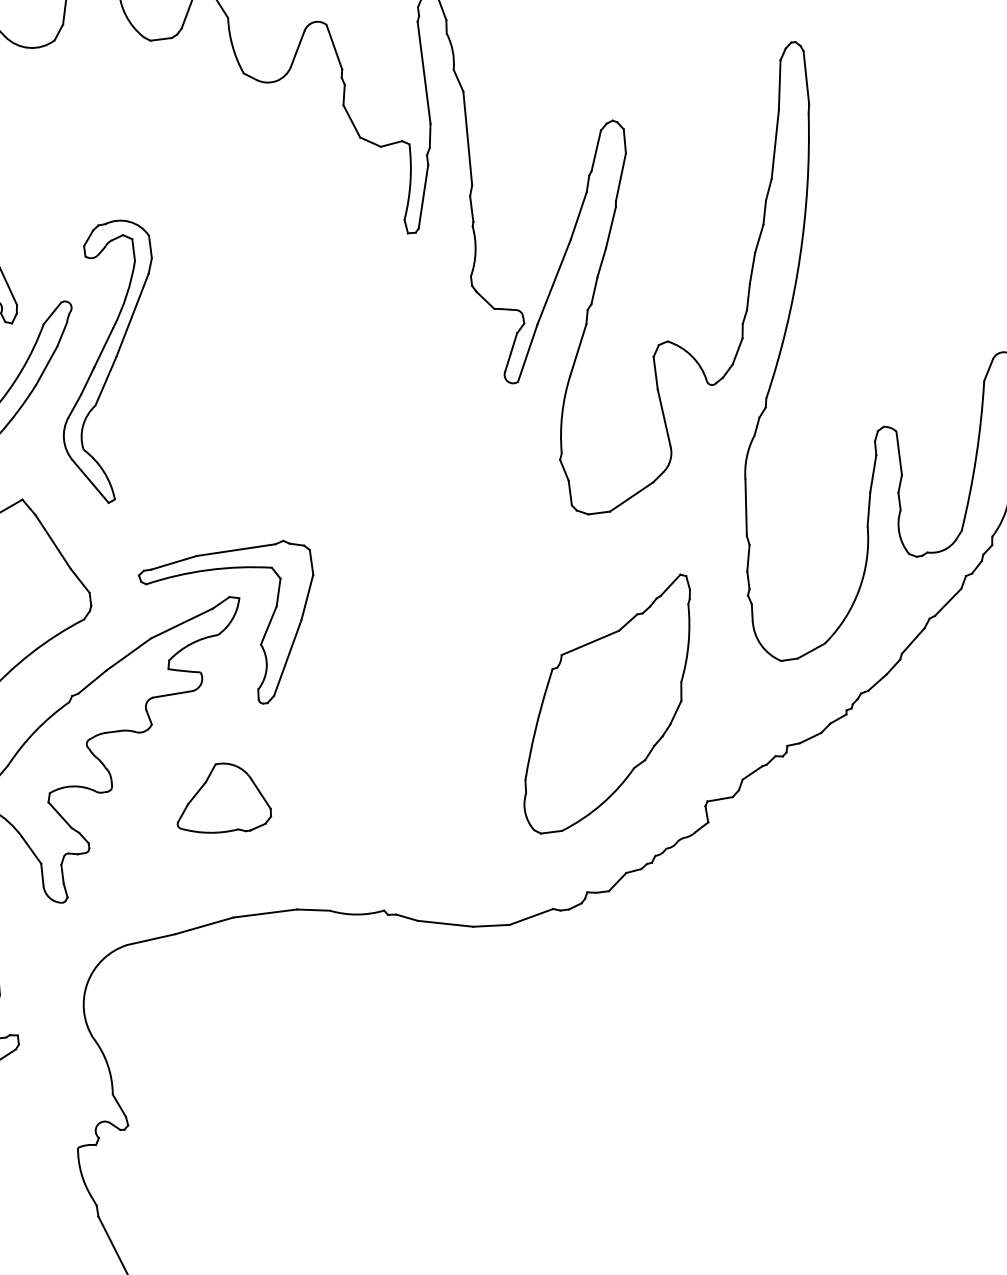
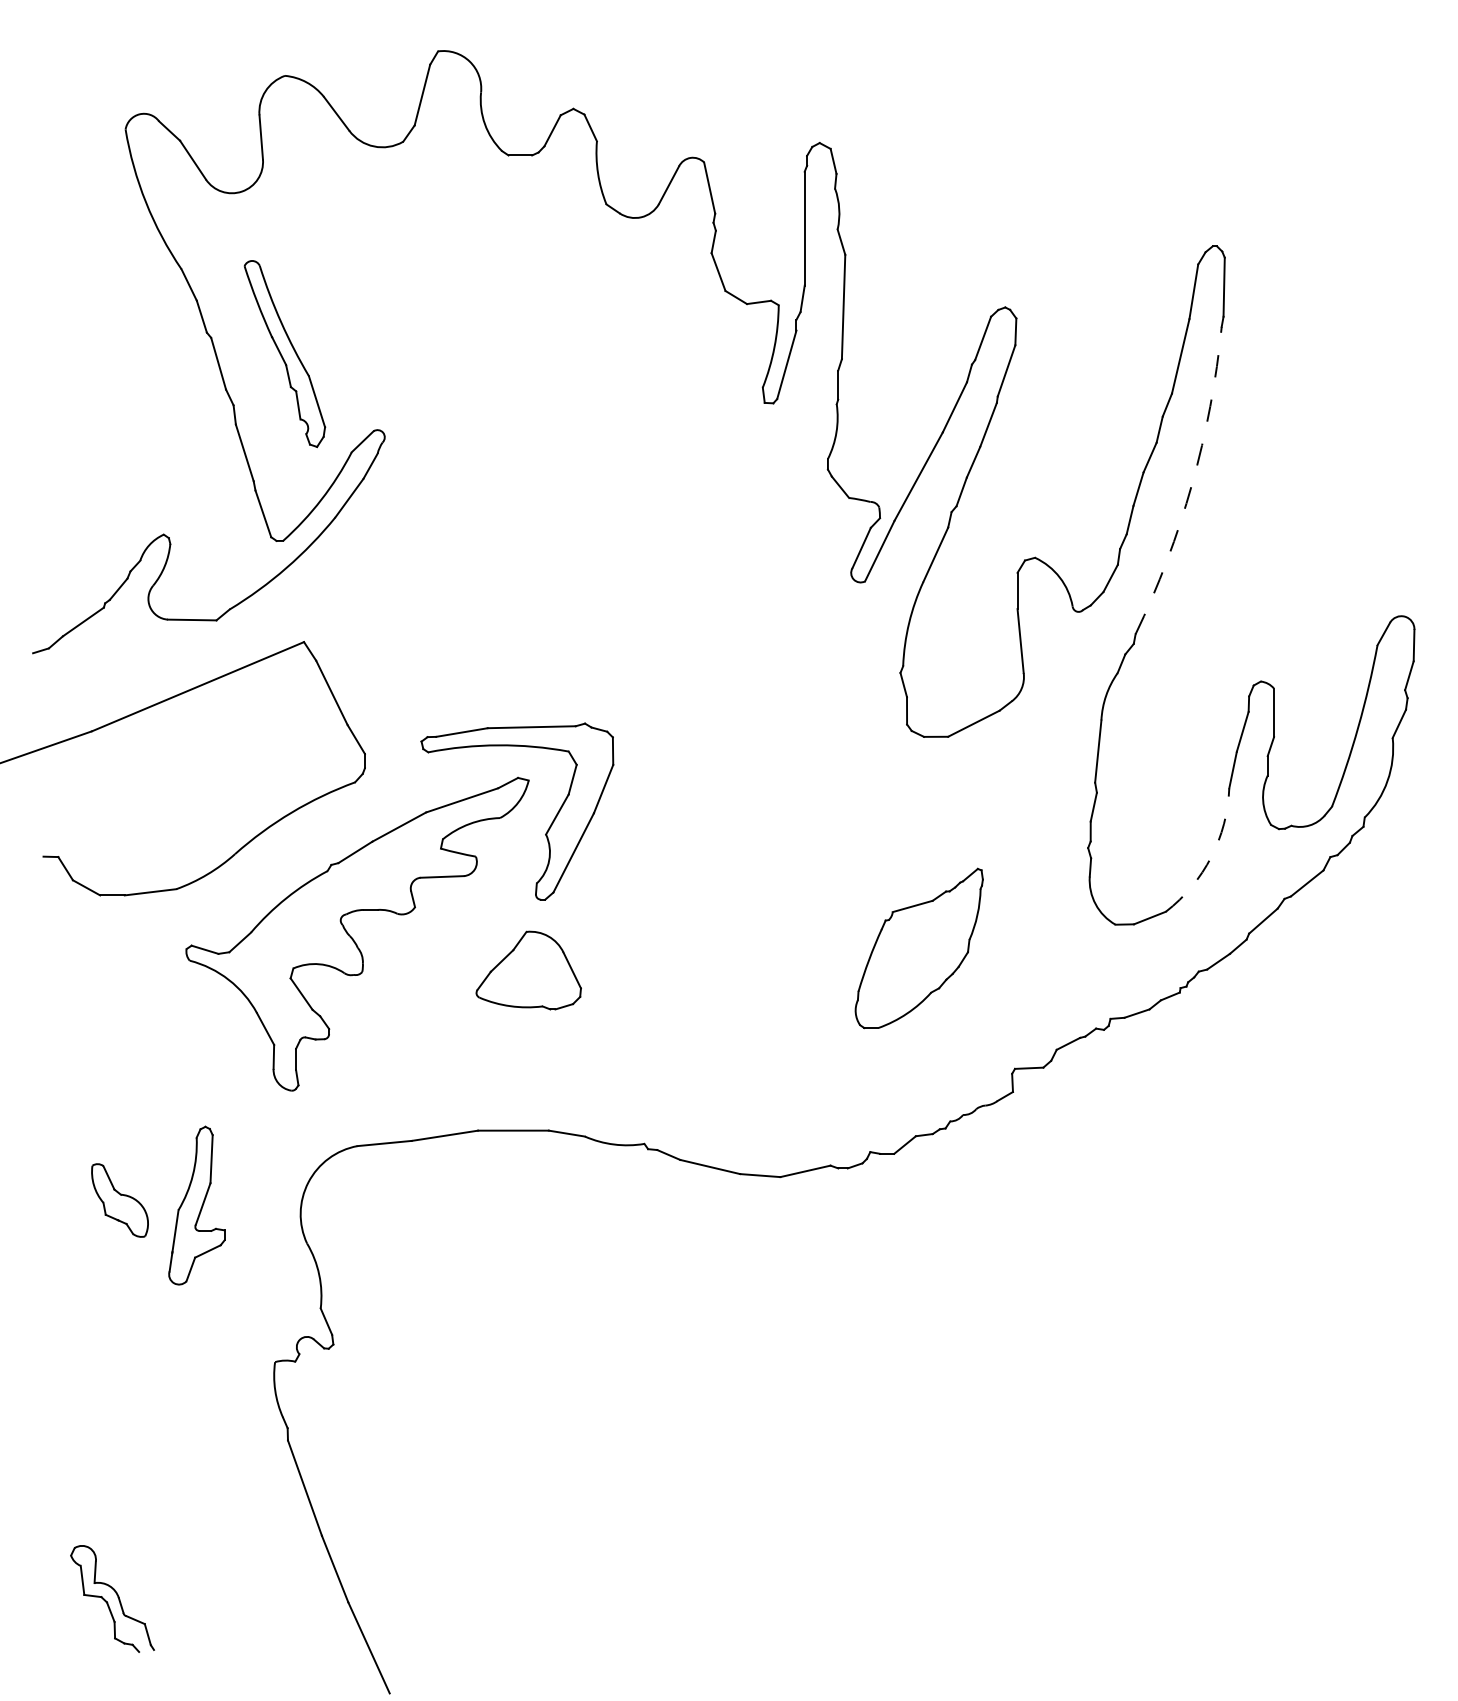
arc: (800, 258) -> (1192, 484), solid -> dashed
part: (109, 361) -> (418, 502), removed
arc: (859, 589) -> (1211, 857), solid -> dashed
part: (608, 704) -> (919, 948), size x0.6
part: (221, 798) -> (528, 970), moved

